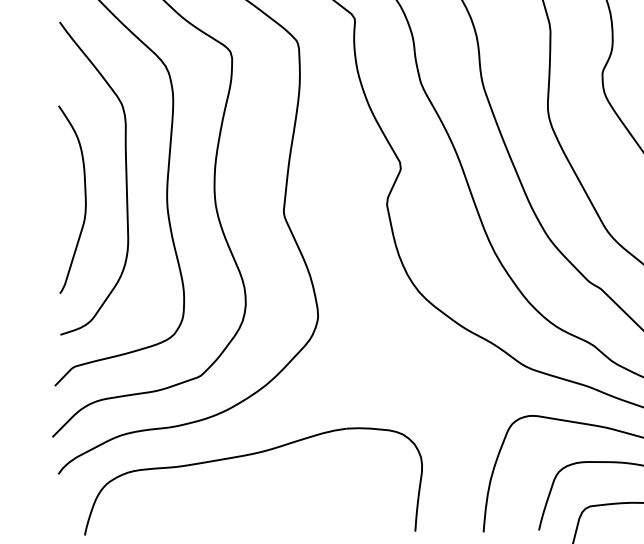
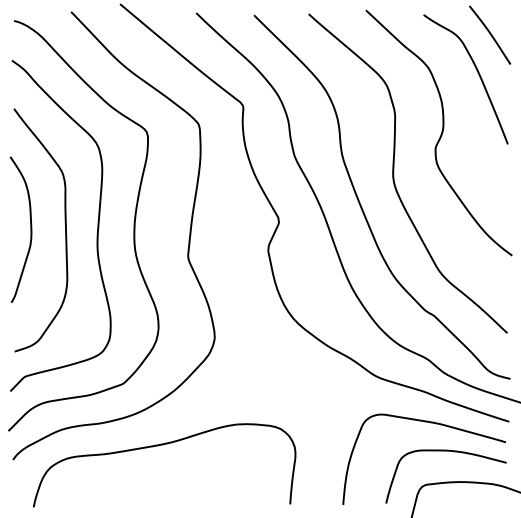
curve: (84, 199) -> (30, 229), moved

